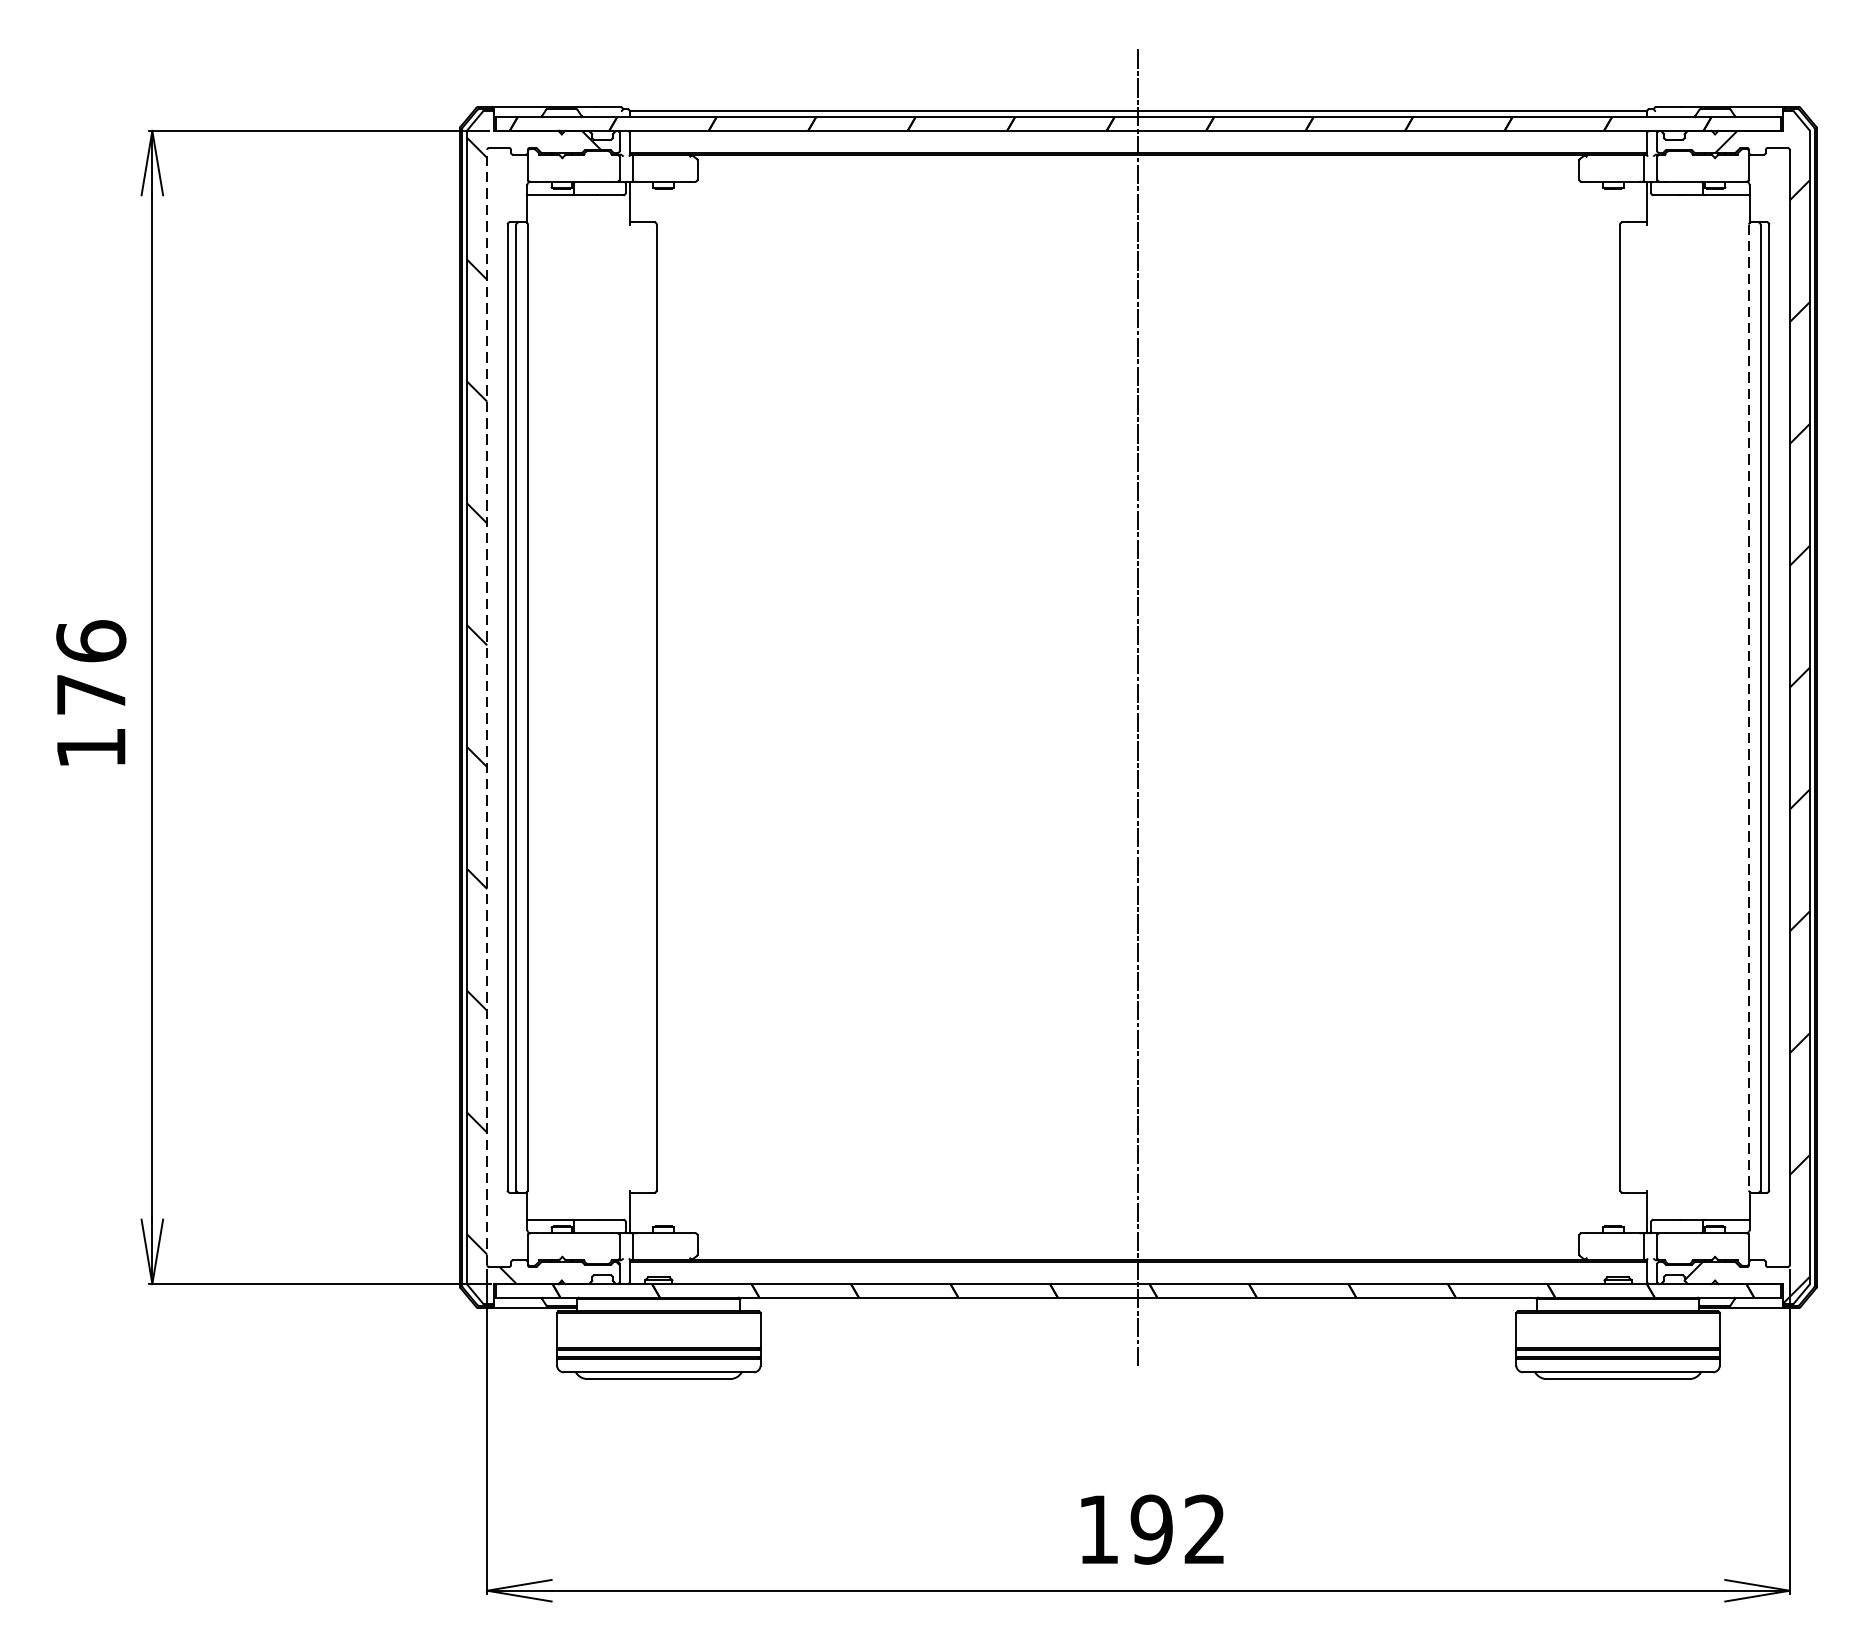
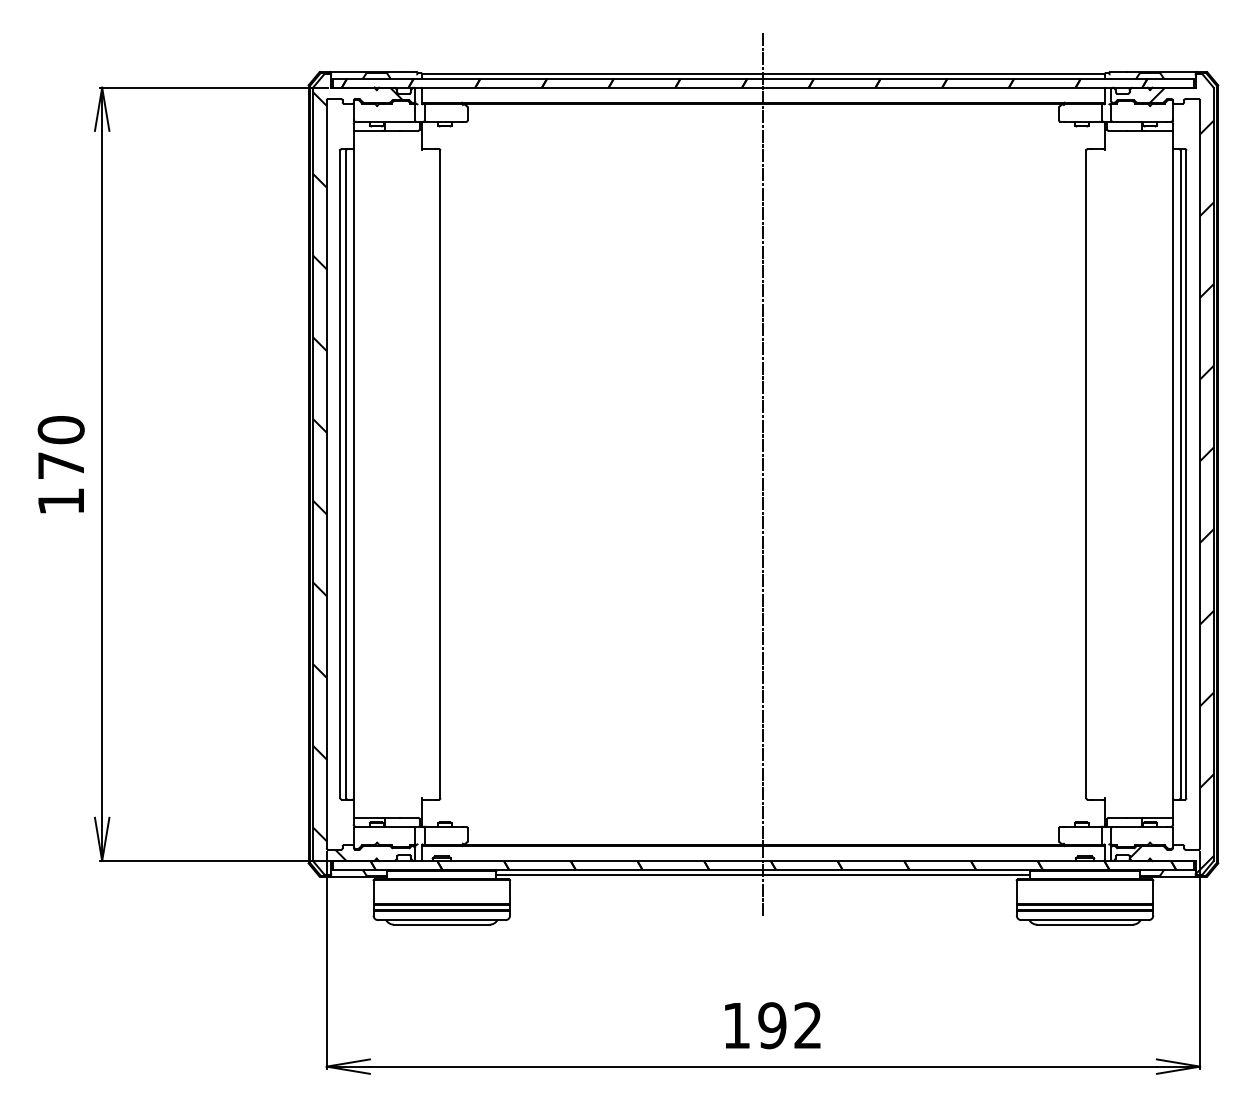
text: (90, 640) -> (60, 429), 176 -> 170
line: (486, 707) -> (326, 474), dashed -> solid
line: (1748, 707) -> (1172, 474), dashed -> solid
line: (1138, 1304) -> (763, 874), added

